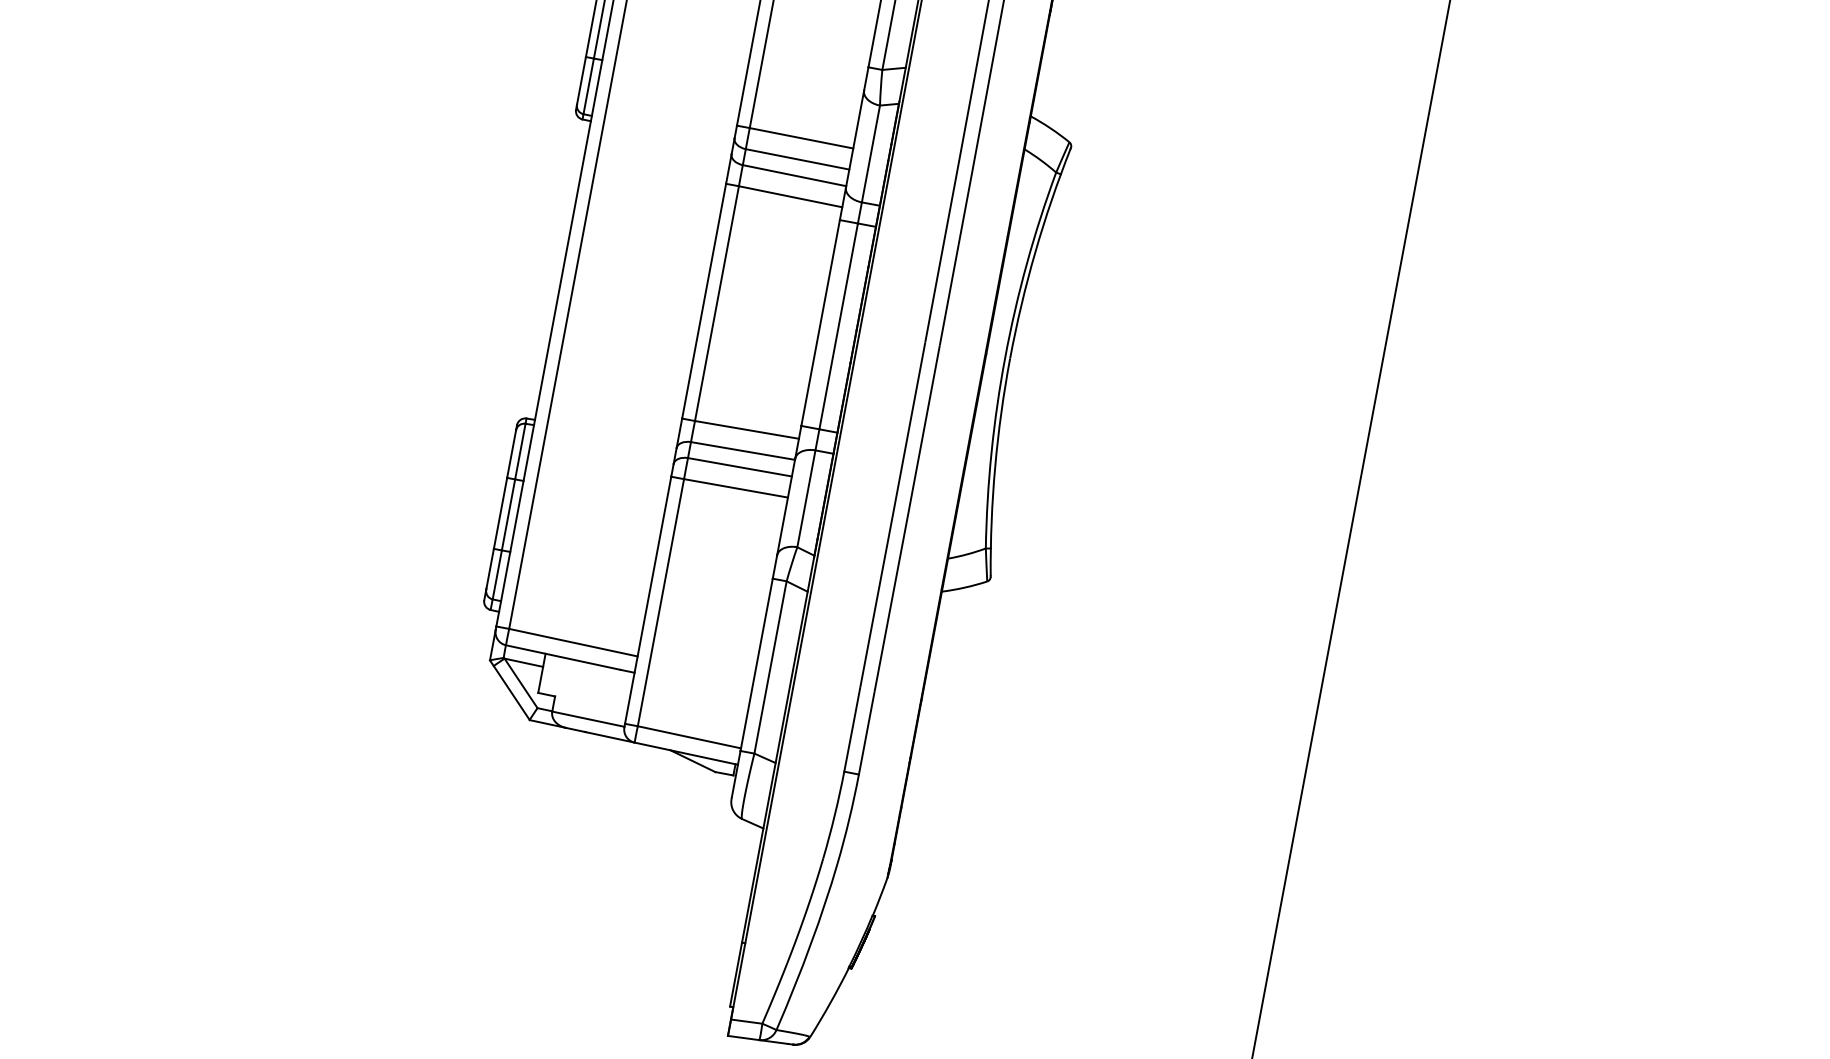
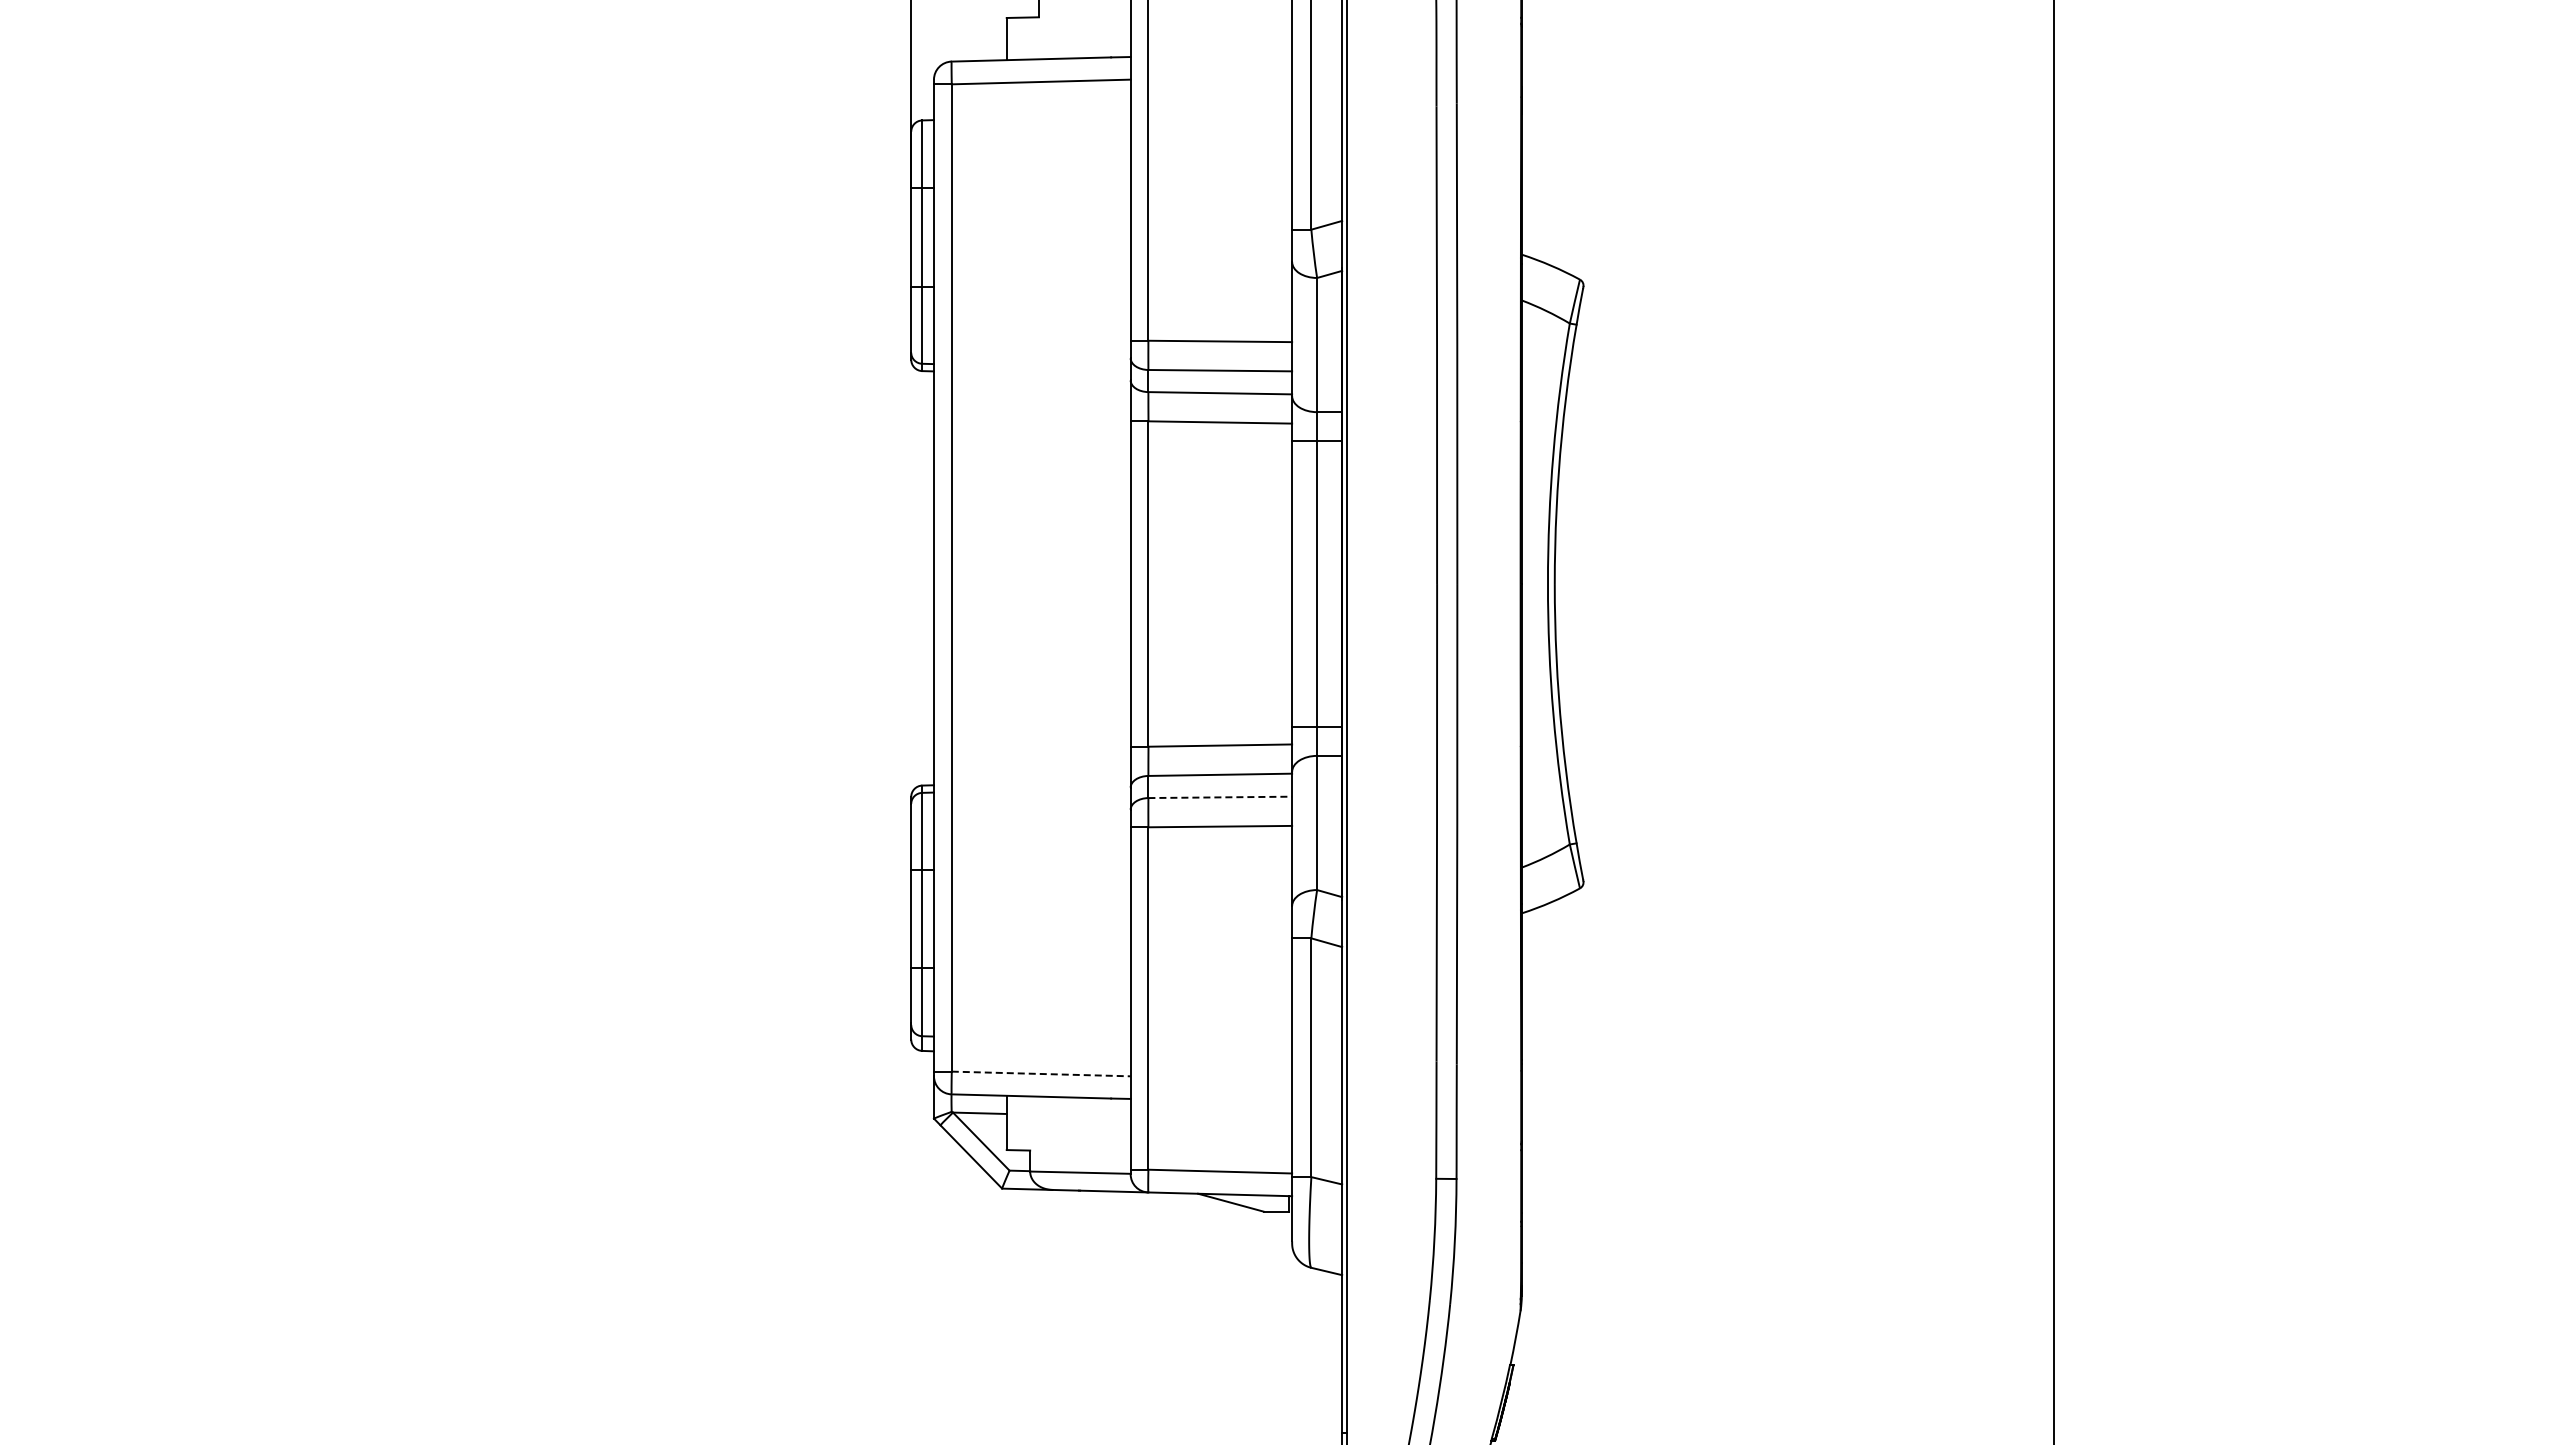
line: (740, 467) -> (1220, 797), solid -> dashed
line: (573, 642) -> (1041, 1073), solid -> dashed

